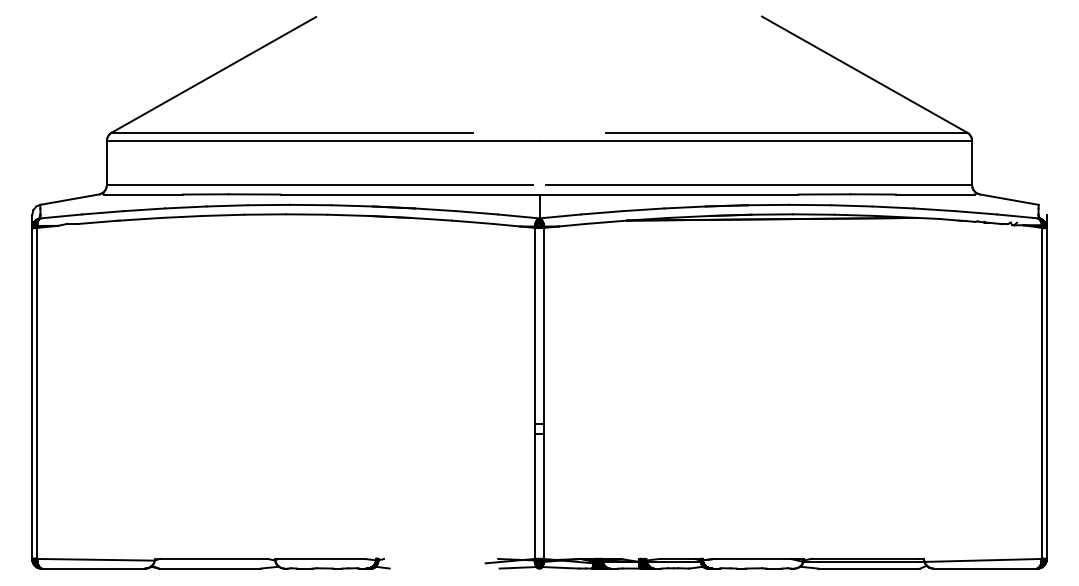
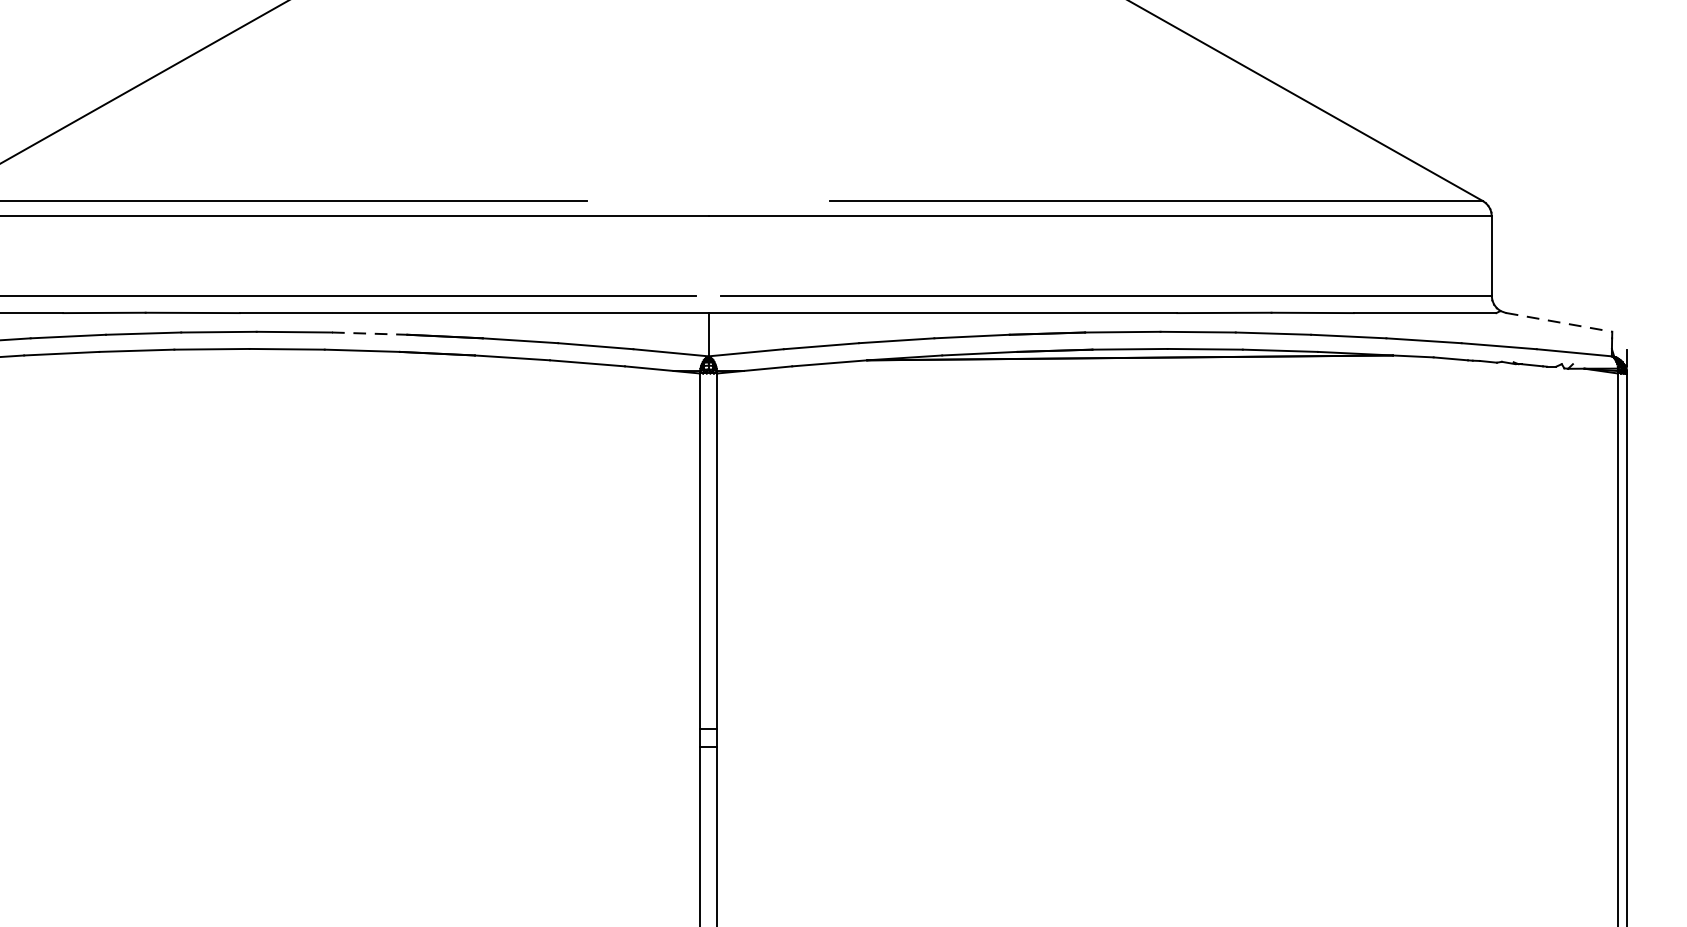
line: (1009, 199) -> (1559, 322), solid -> dashed
line: (352, 205) -> (370, 332), solid -> dashed

